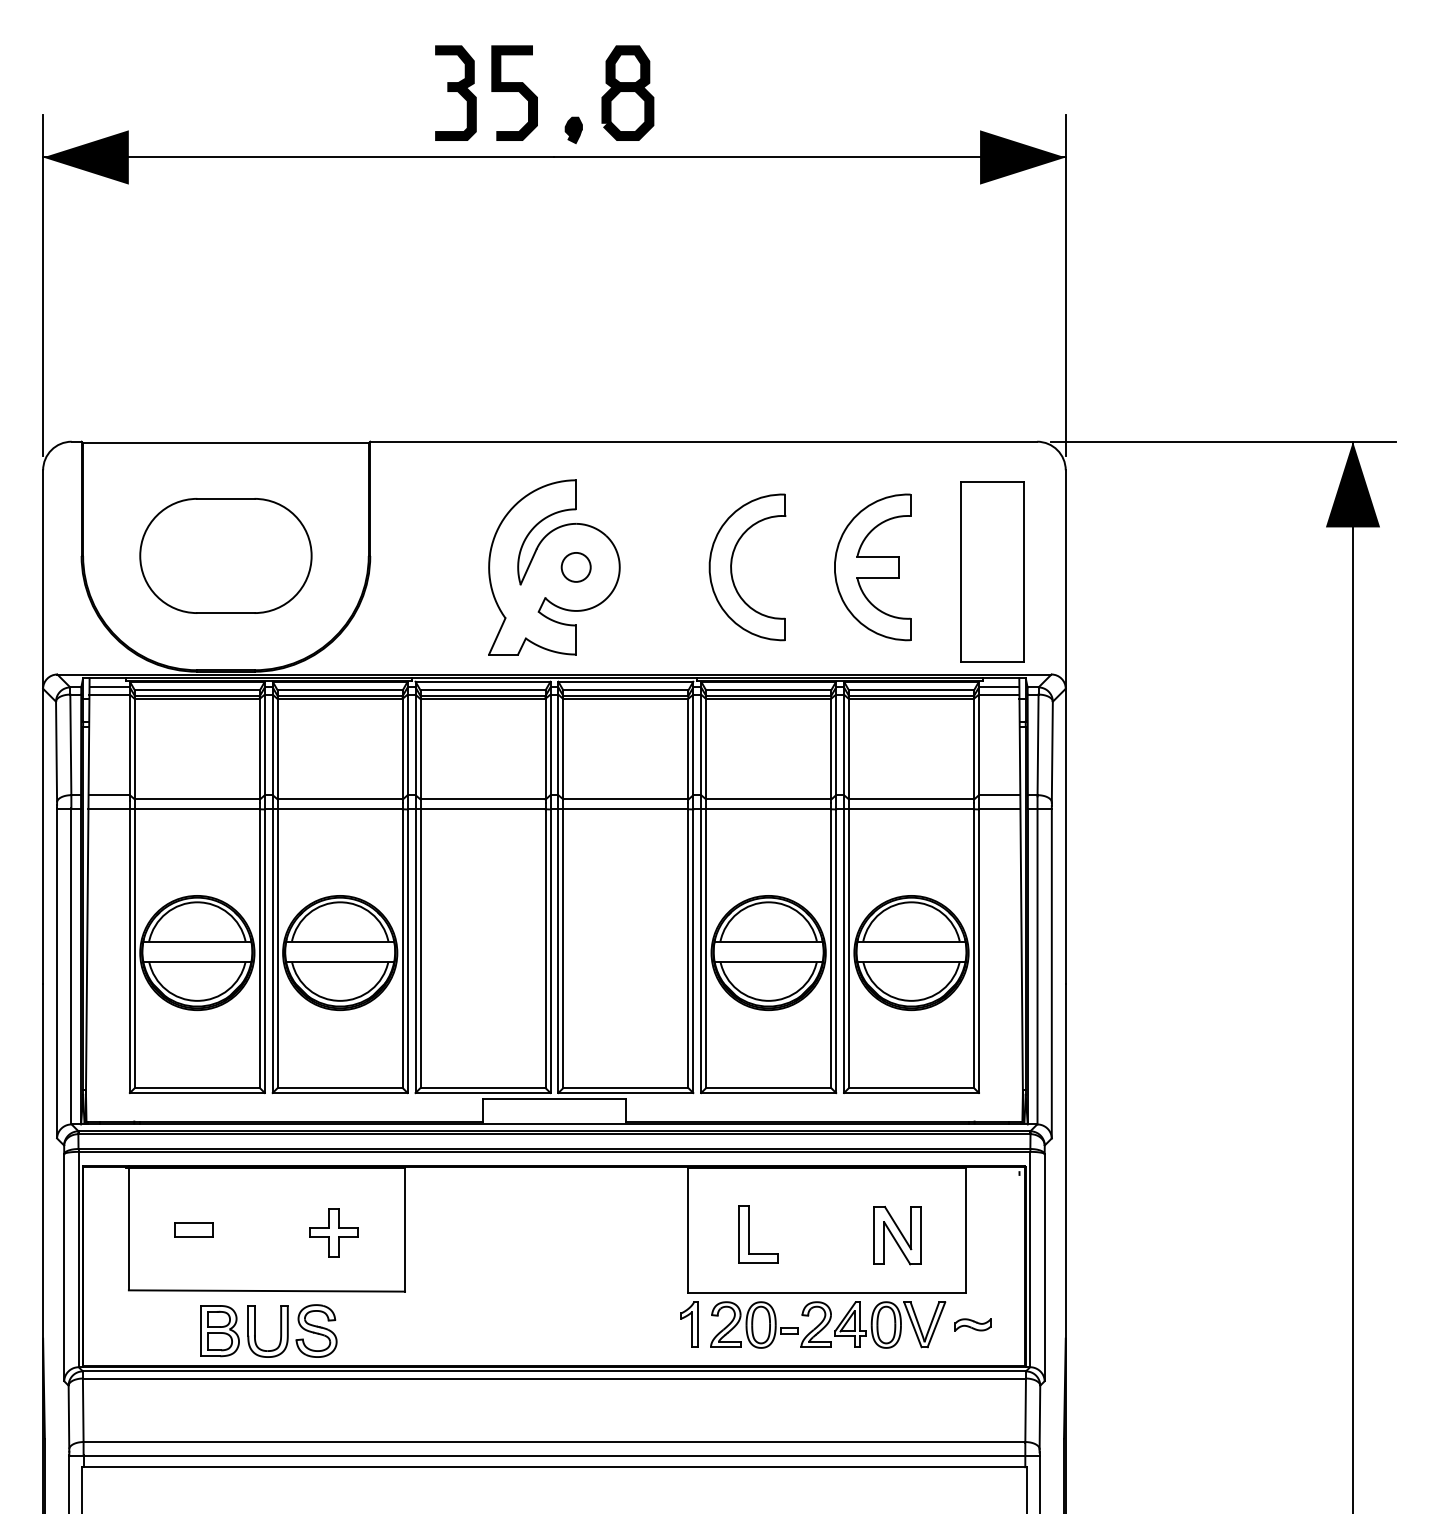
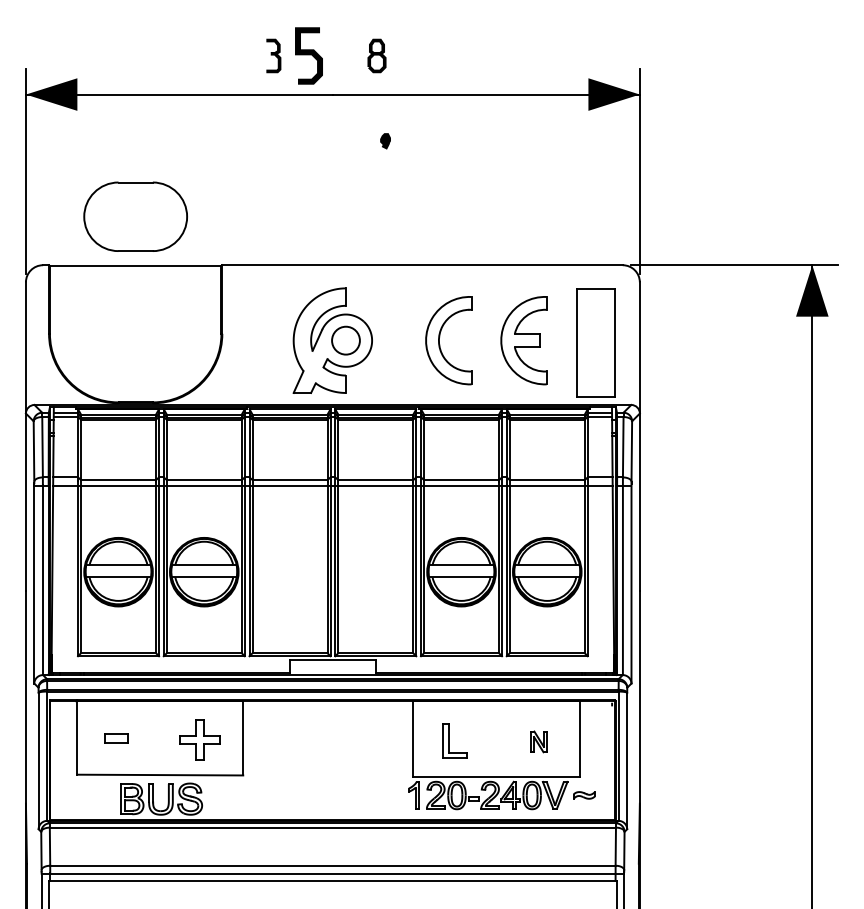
part: (455, 92) -> (273, 55), size x0.6
part: (627, 92) -> (376, 55), size x0.6
part: (573, 130) -> (385, 141), moved
part: (225, 555) -> (135, 216), moved
circle: (575, 567) -> (345, 340), size x1.6
part: (333, 1231) -> (200, 739), size x1.4
part: (896, 1235) -> (538, 741), size x0.6

